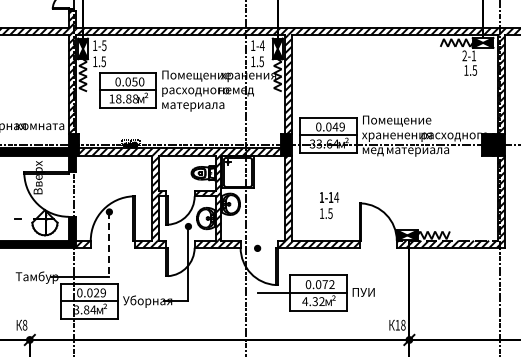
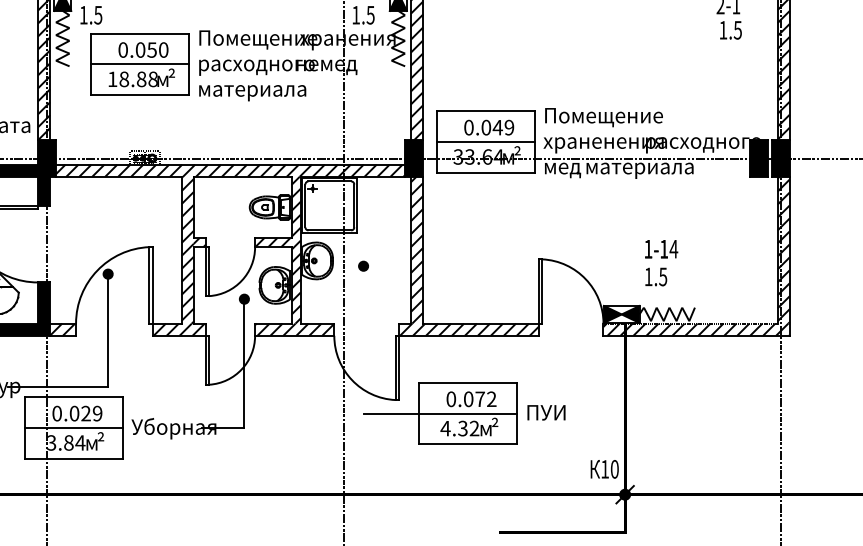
text: (329, 205) -> (661, 262), moved
line: (109, 244) -> (108, 330), dashed -> solid
part: (257, 247) -> (363, 264), moved
text: (403, 325) -> (615, 469), 18 -> 10

